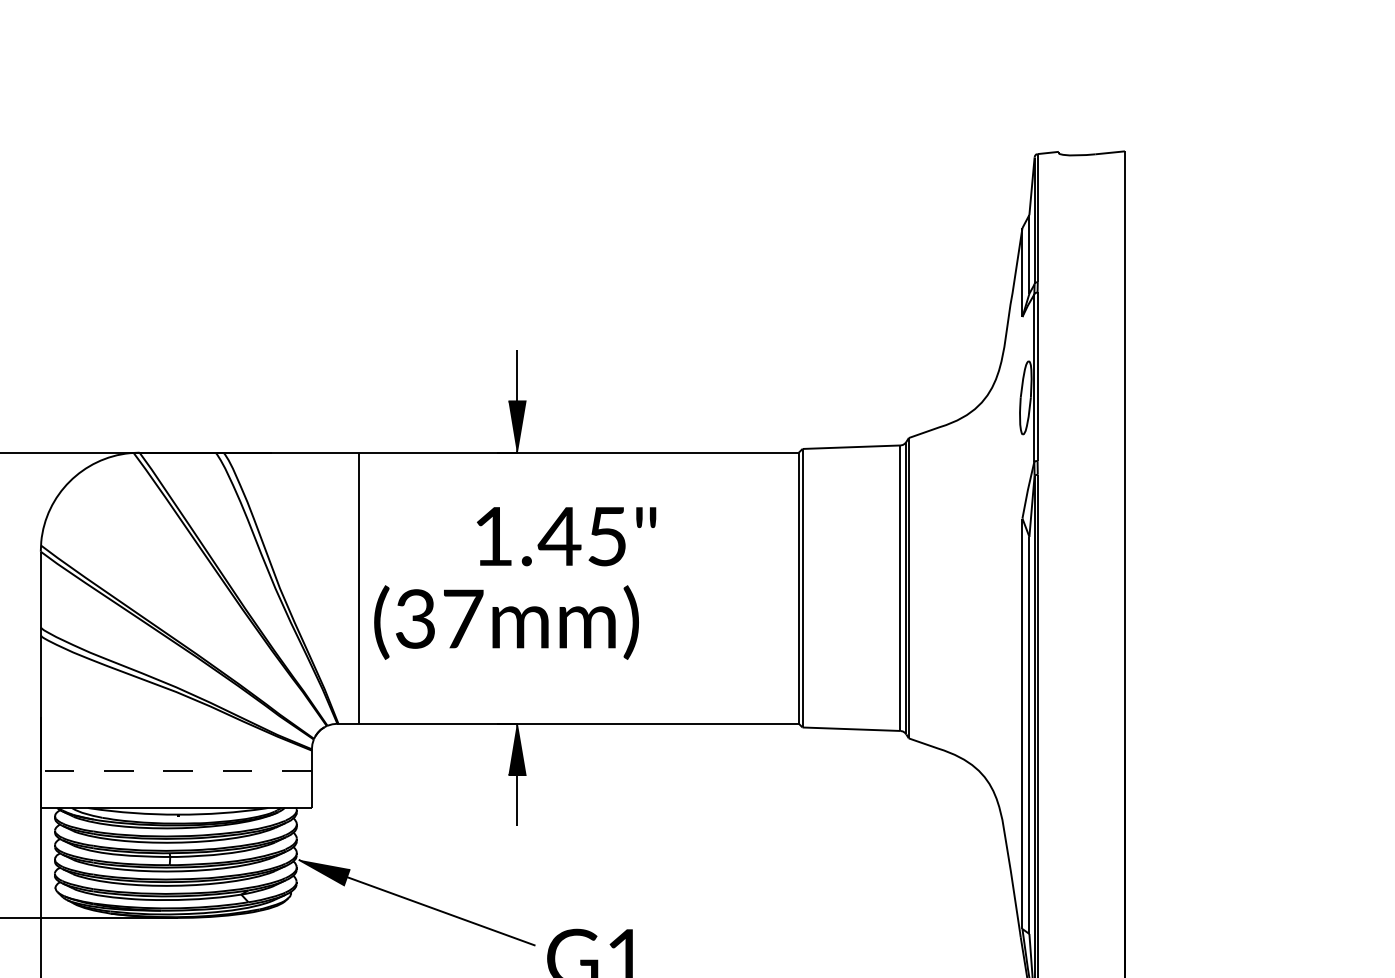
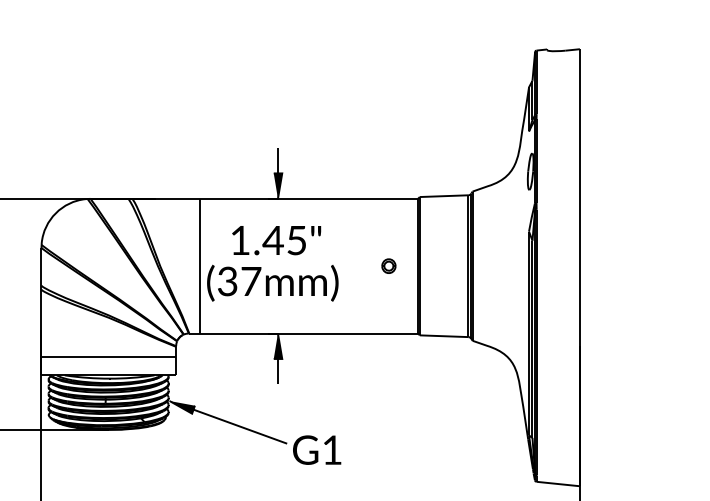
text: (566, 536) -> (276, 240), moved
part: (739, 586) -> (388, 265), added
line: (175, 772) -> (108, 357), dashed -> solid

